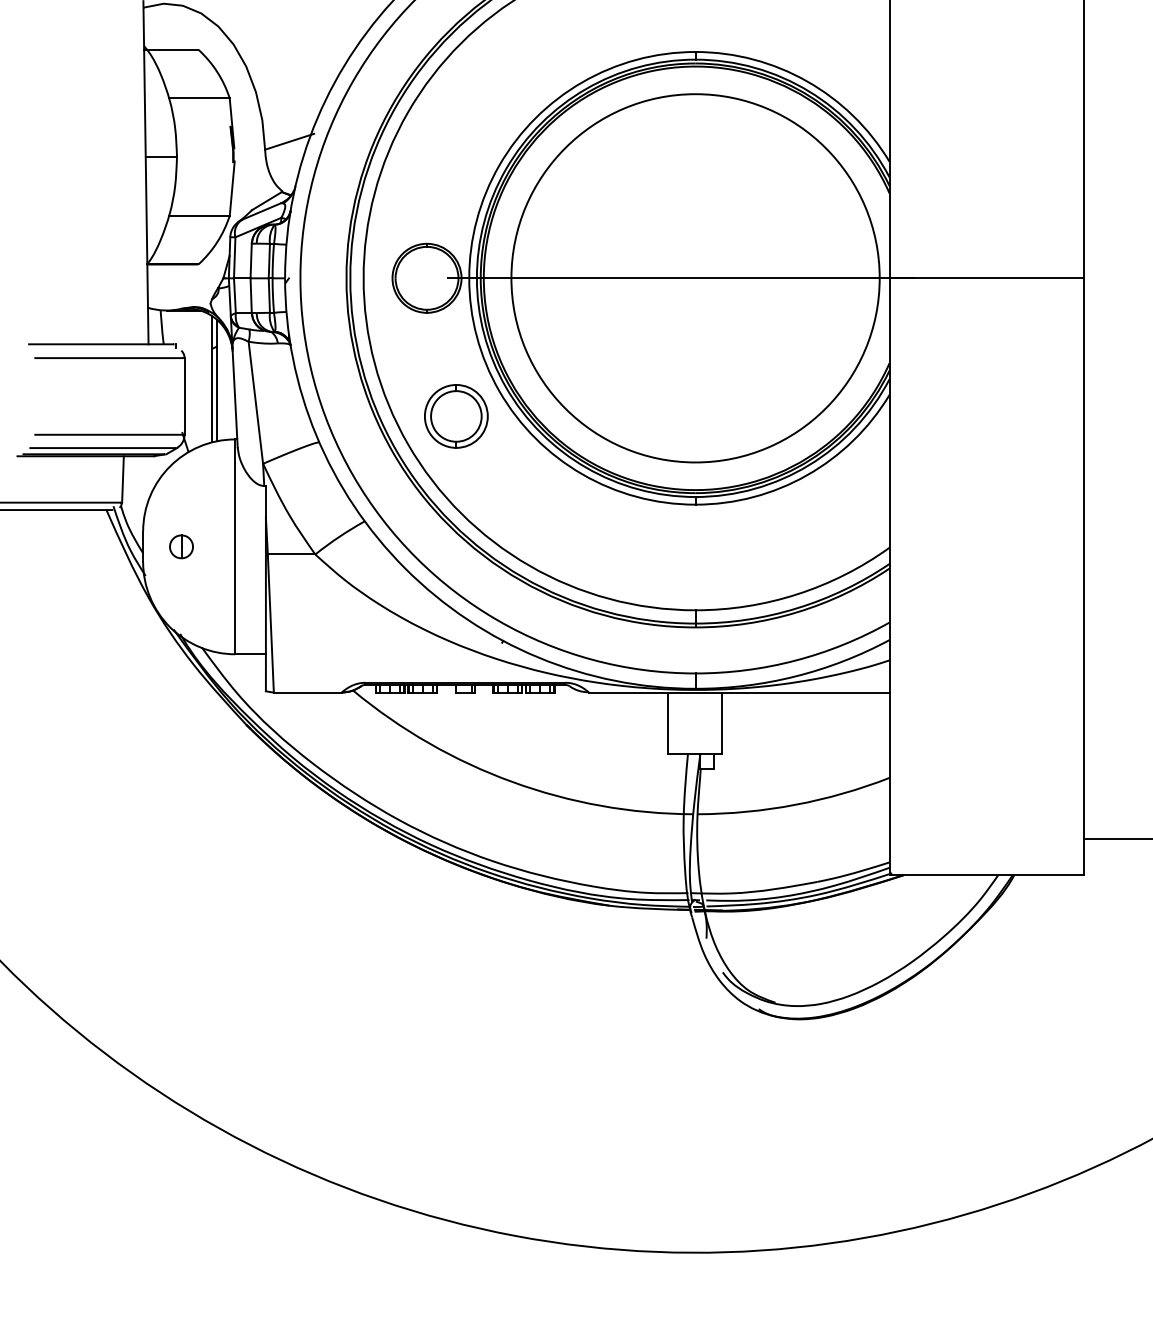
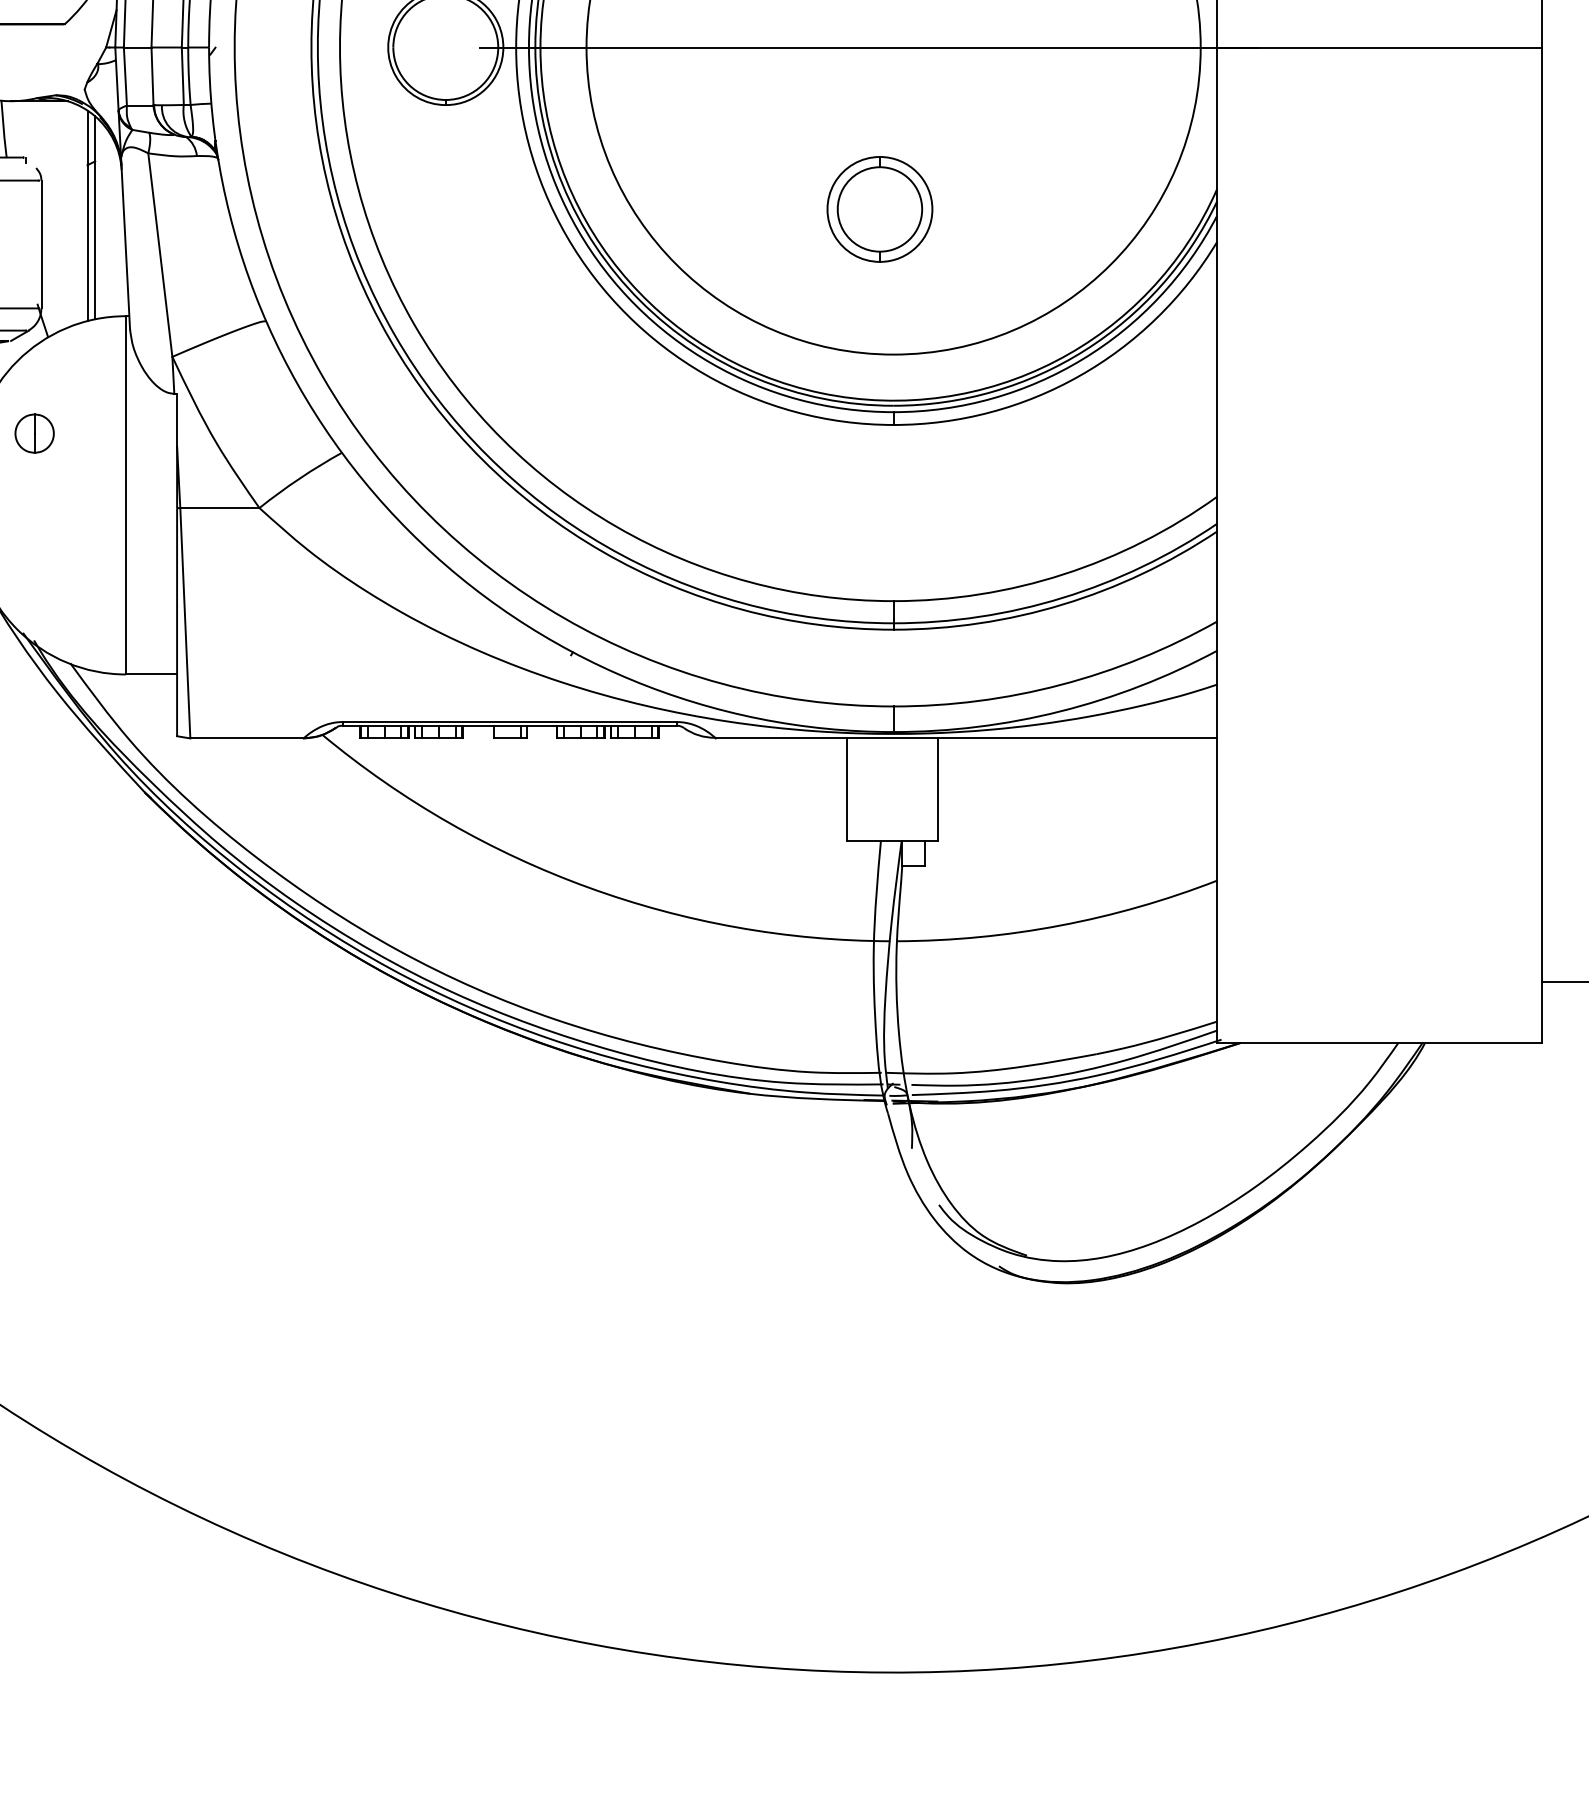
part: (456, 416) -> (880, 209), moved
part: (181, 546) -> (34, 433), moved

